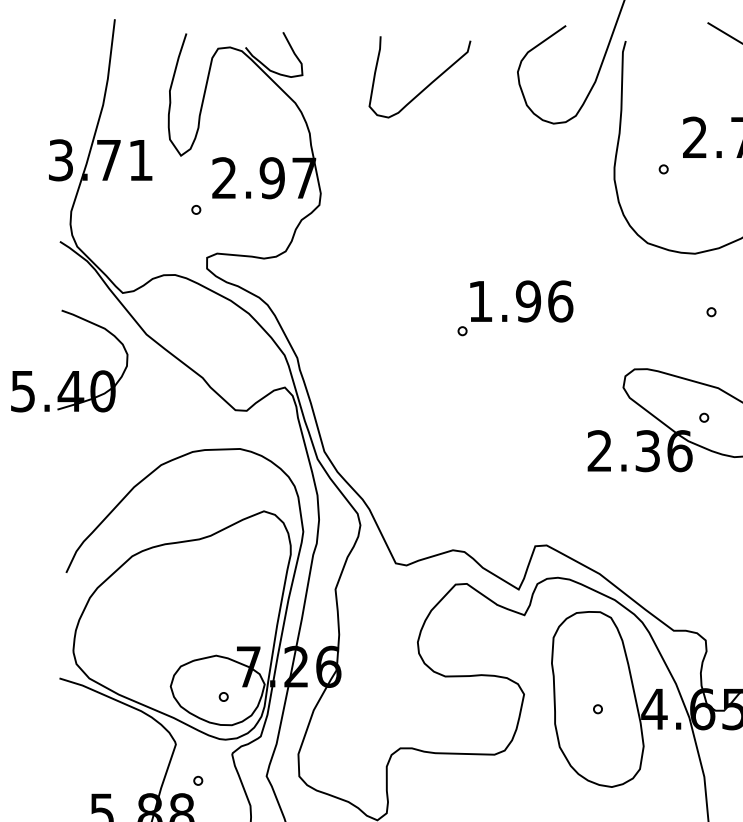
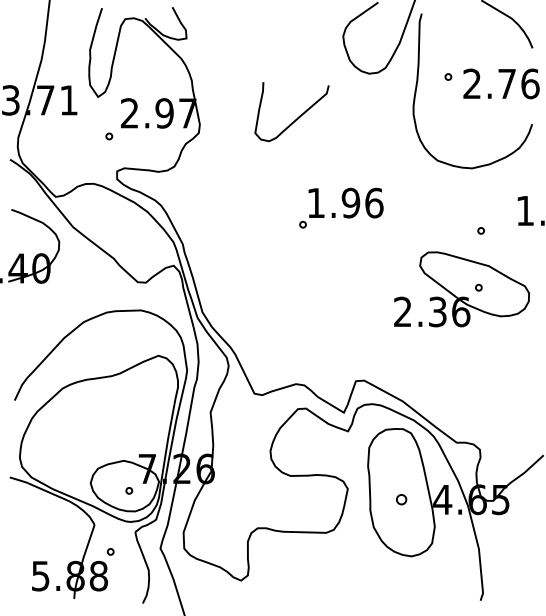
curve: (427, 84) -> (297, 117), moved
part: (663, 168) -> (448, 76), moved
part: (710, 311) -> (480, 230), moved
part: (597, 708) -> (401, 499), size x1.6

